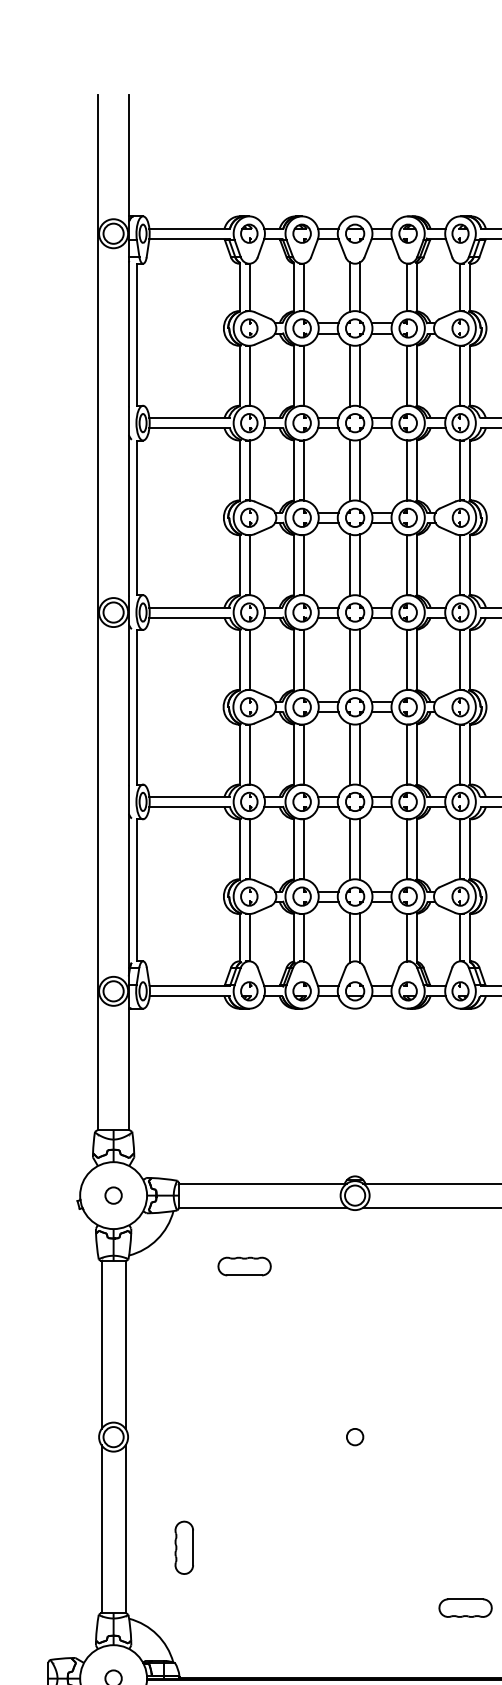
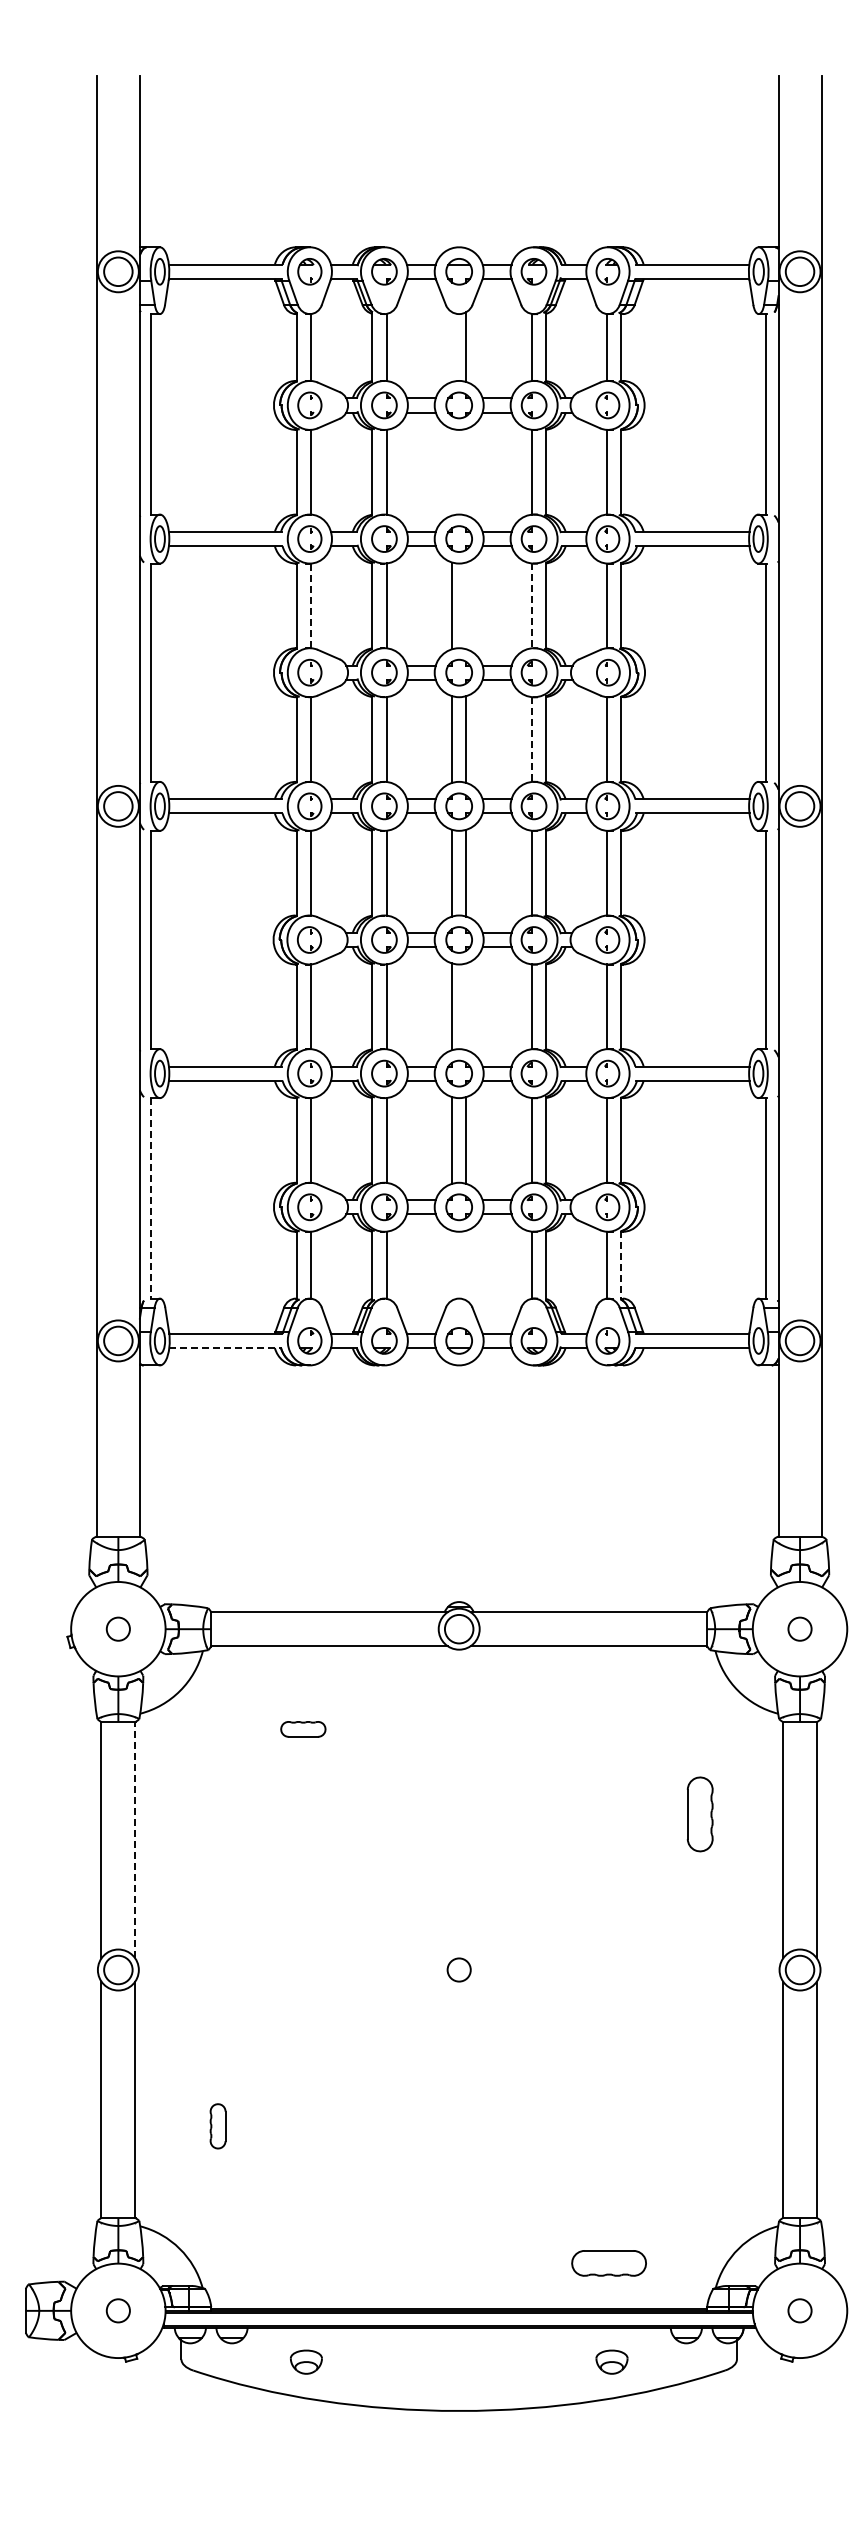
line: (350, 287) -> (452, 347), removed
line: (350, 375) -> (452, 471), removed
line: (360, 375) -> (466, 471), removed
line: (250, 470) -> (311, 606), solid -> dashed
line: (360, 470) -> (466, 605), removed
line: (406, 470) -> (531, 606), solid -> dashed
line: (406, 565) -> (531, 740), solid -> dashed
line: (360, 754) -> (466, 1006), removed
line: (137, 890) -> (151, 1198), solid -> dashed
line: (350, 937) -> (452, 1265), removed
line: (360, 937) -> (466, 1265), removed
line: (470, 937) -> (621, 1265), solid -> dashed
line: (190, 996) -> (226, 1348), solid -> dashed
part: (244, 1266) -> (303, 1729), size x0.6
line: (125, 1344) -> (135, 1839), solid -> dashed
part: (183, 1548) -> (217, 2126), size x0.6
part: (465, 1608) -> (608, 2263), moved

